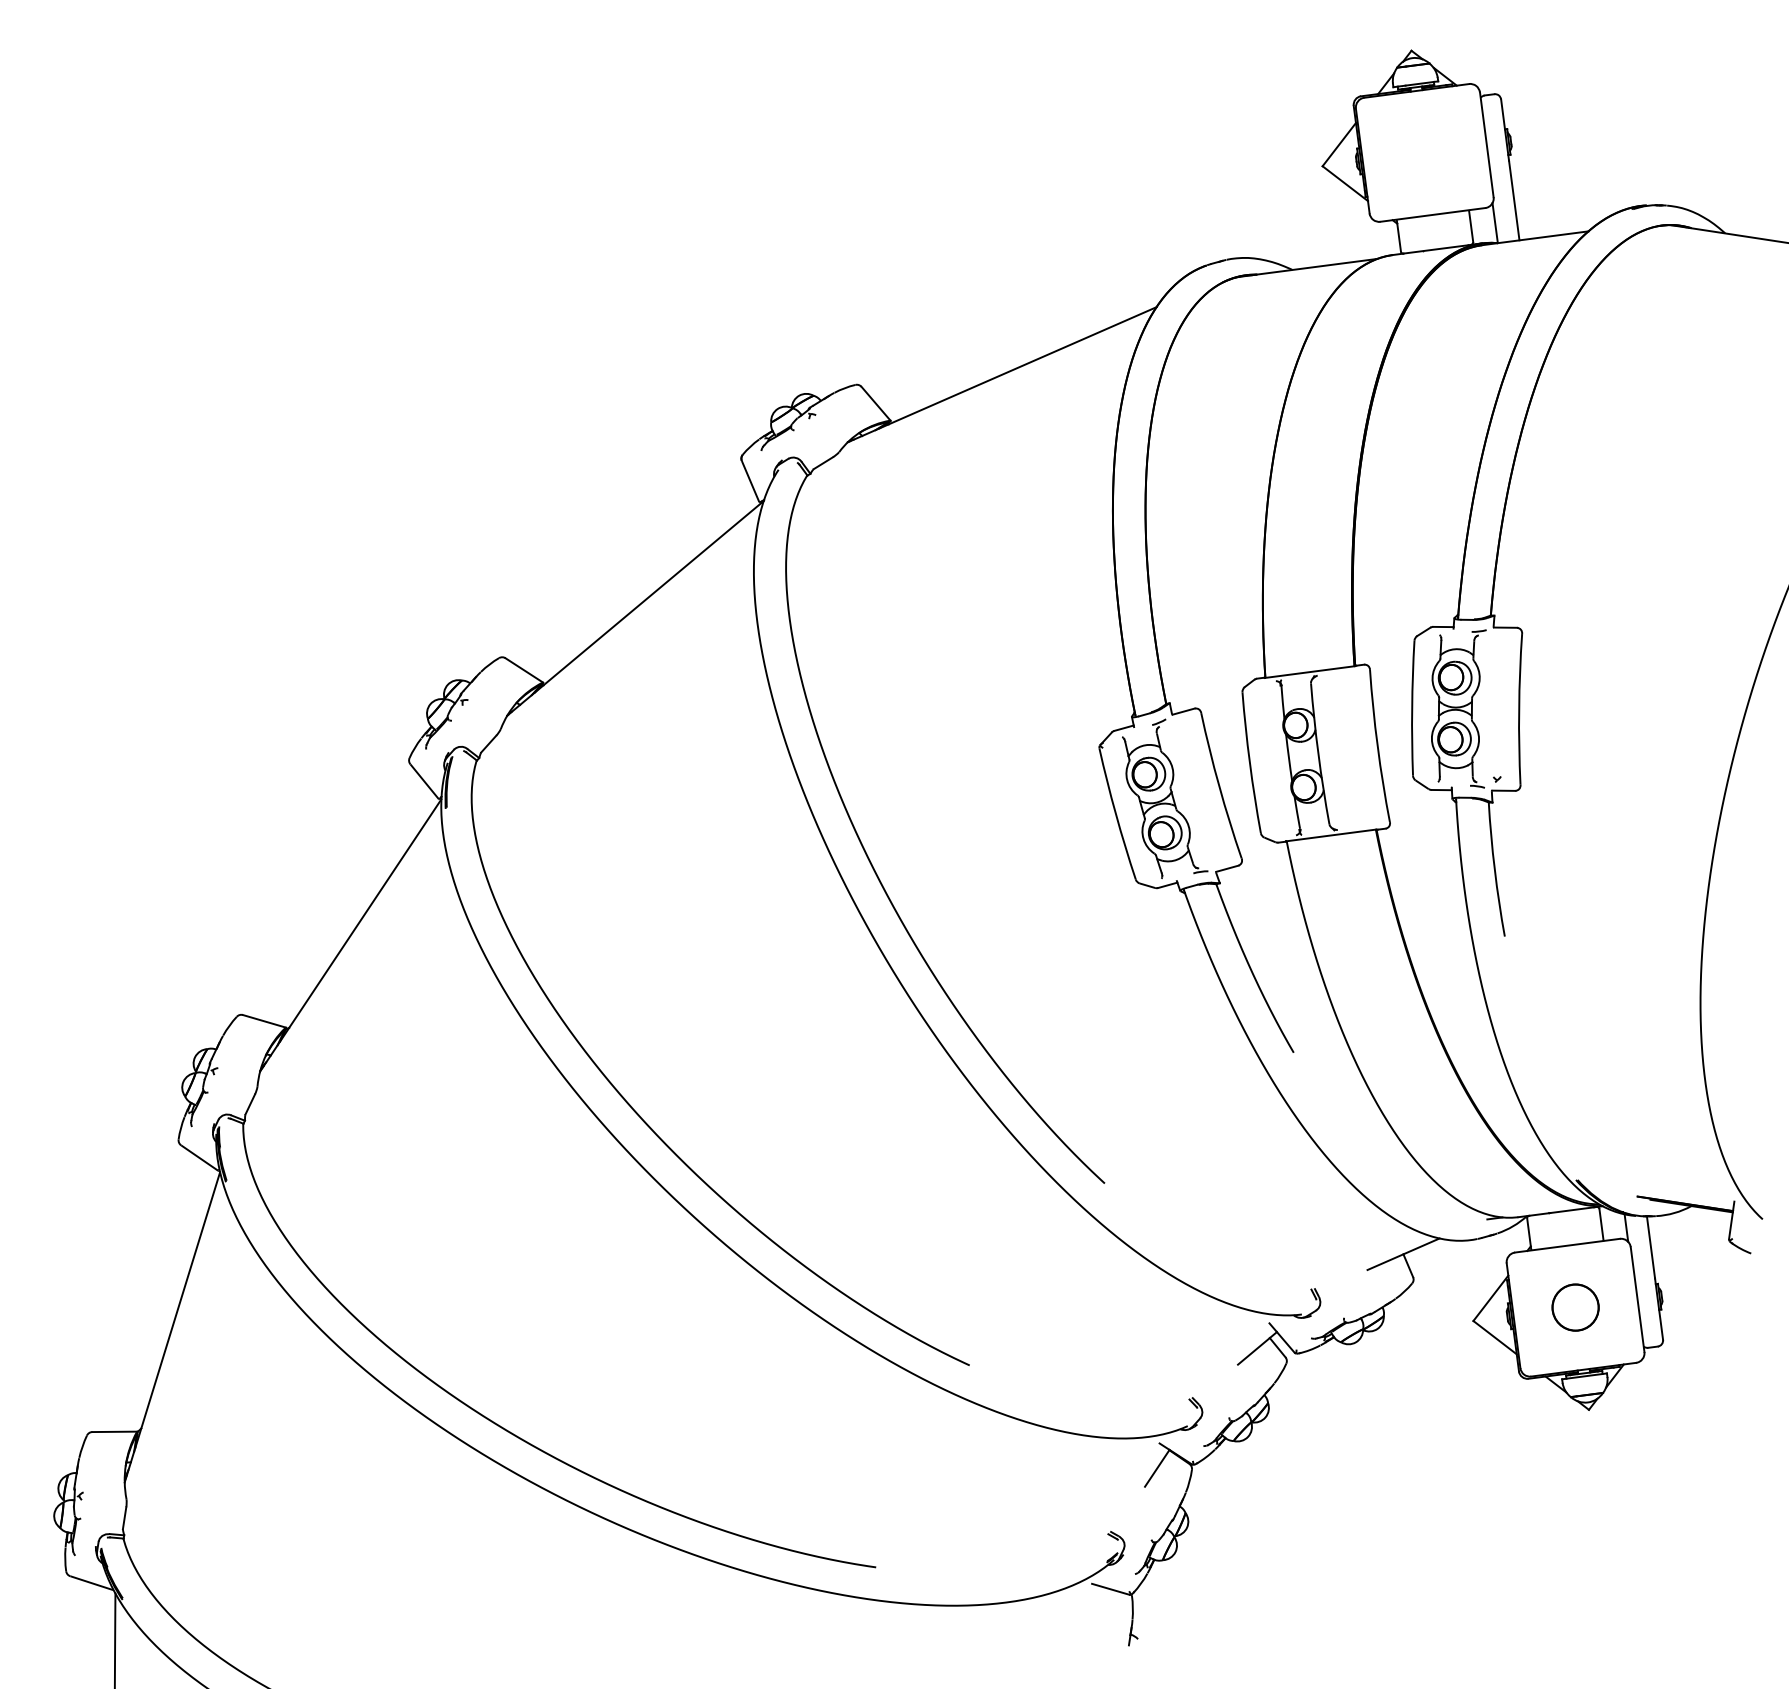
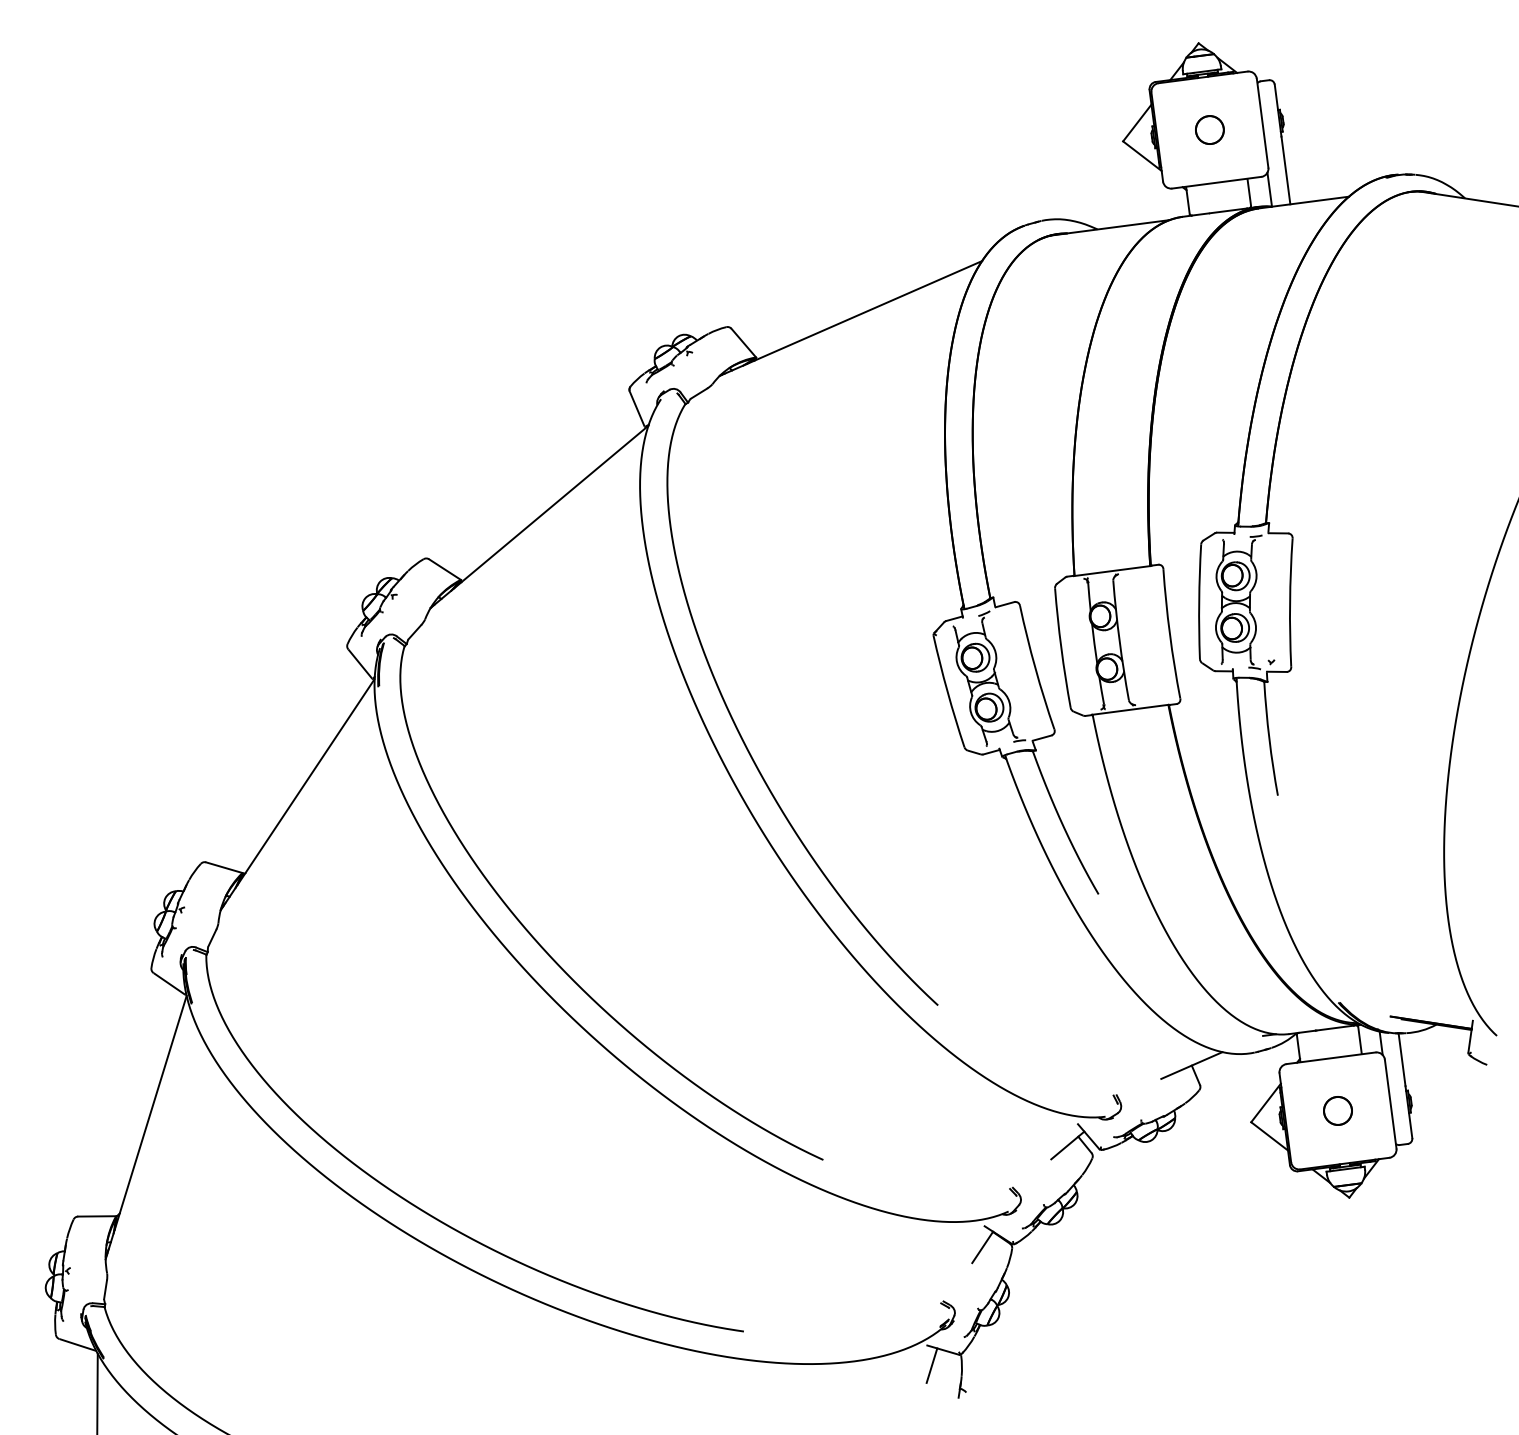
circle: (1424, 152) -> (1209, 129), added
circle: (1575, 1307) -> (1337, 1110), size x0.71
line: (1097, 1607) -> (931, 1365), added

